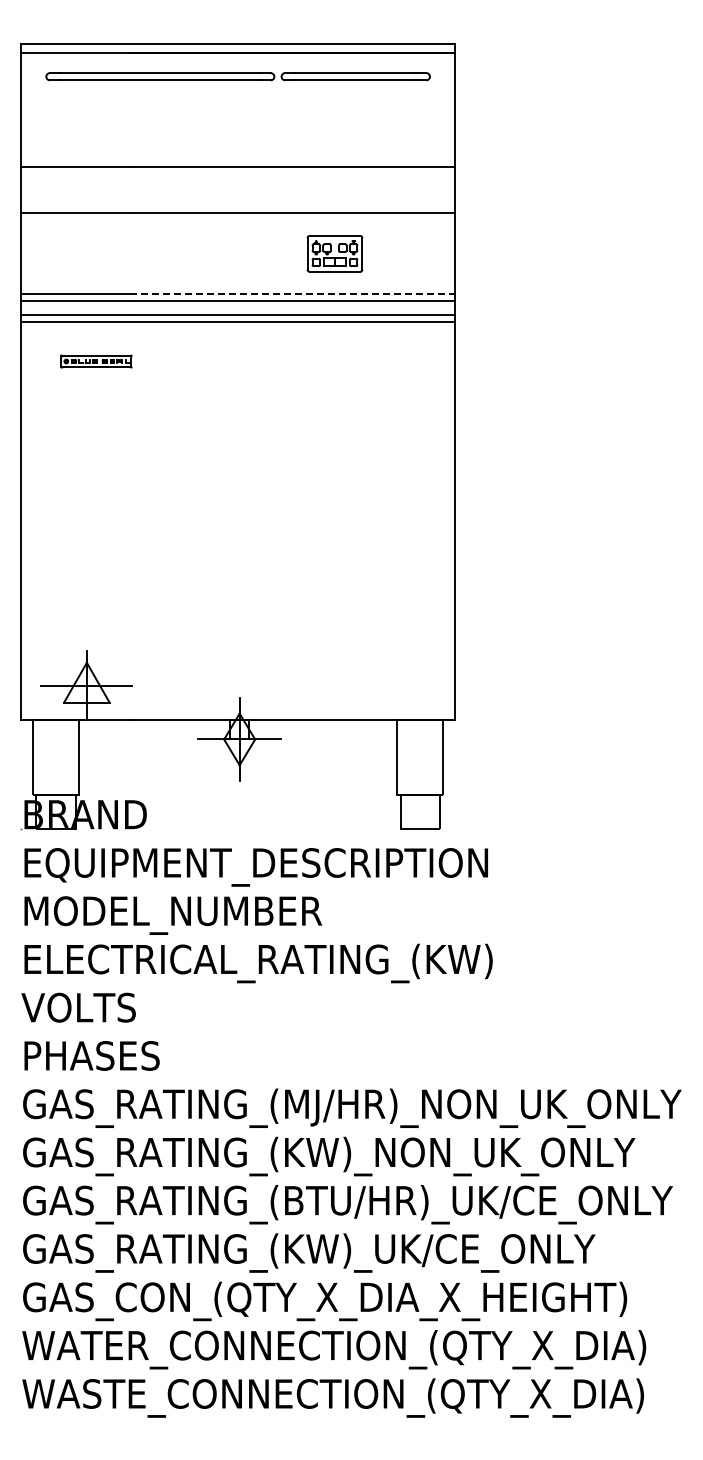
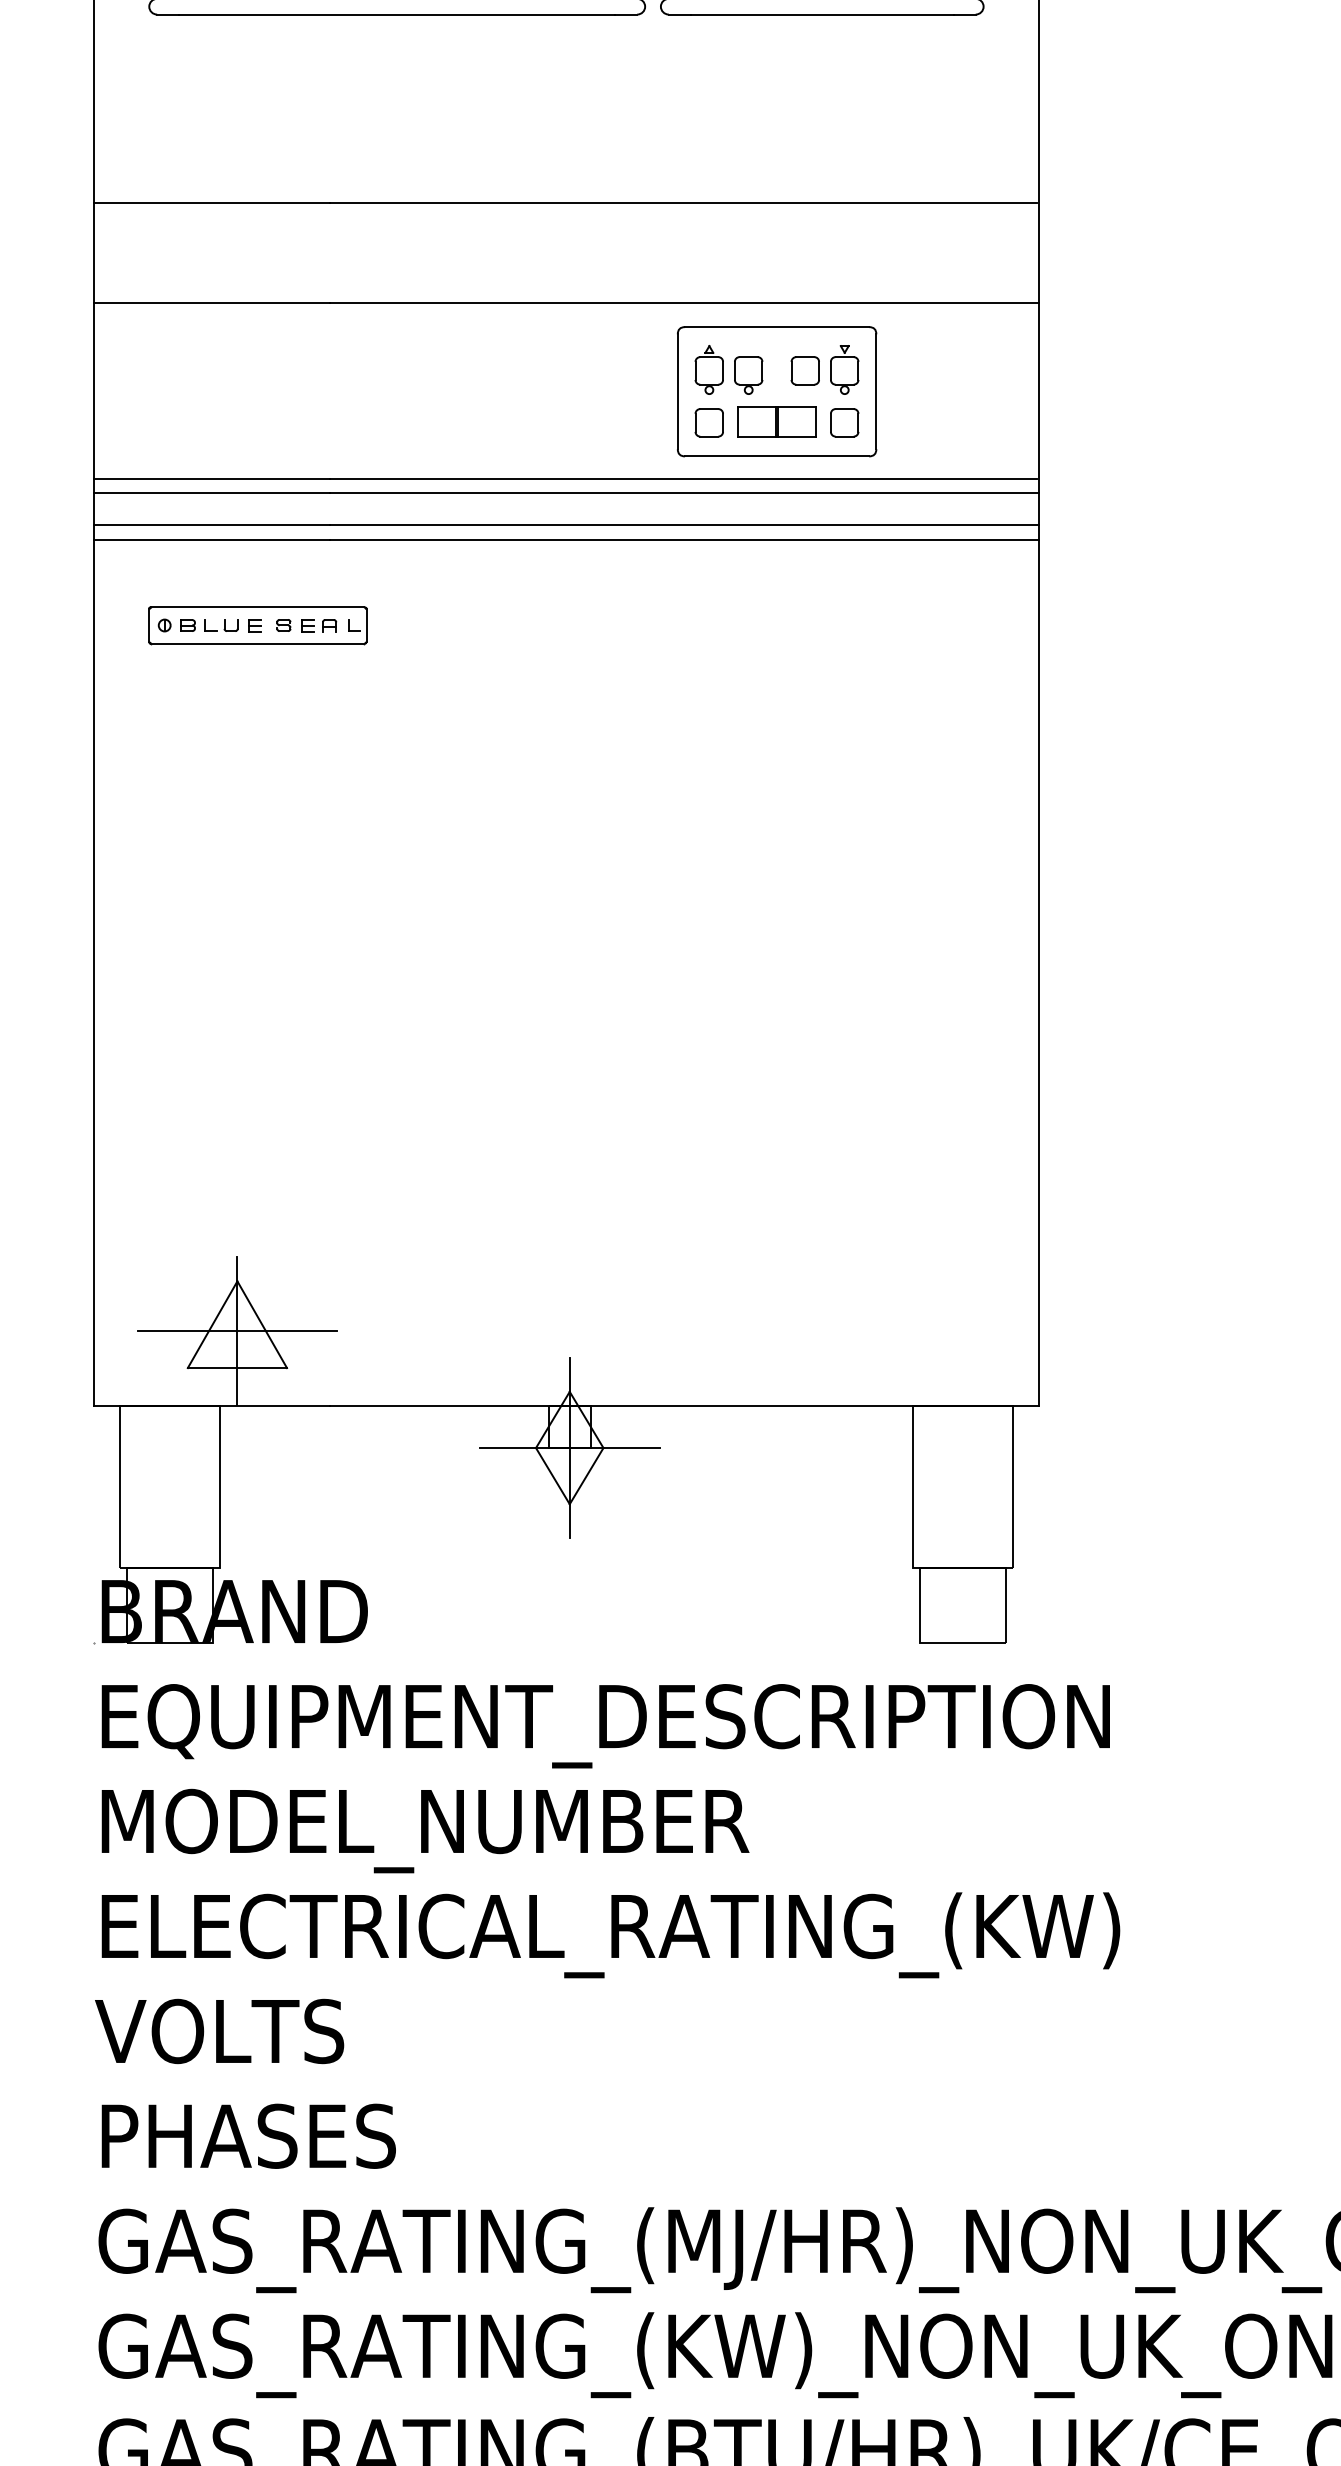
part: (334, 253) -> (775, 391), size x1.67
line: (292, 293) -> (684, 478), dashed -> solid
part: (96, 361) -> (258, 626), size x1.43

